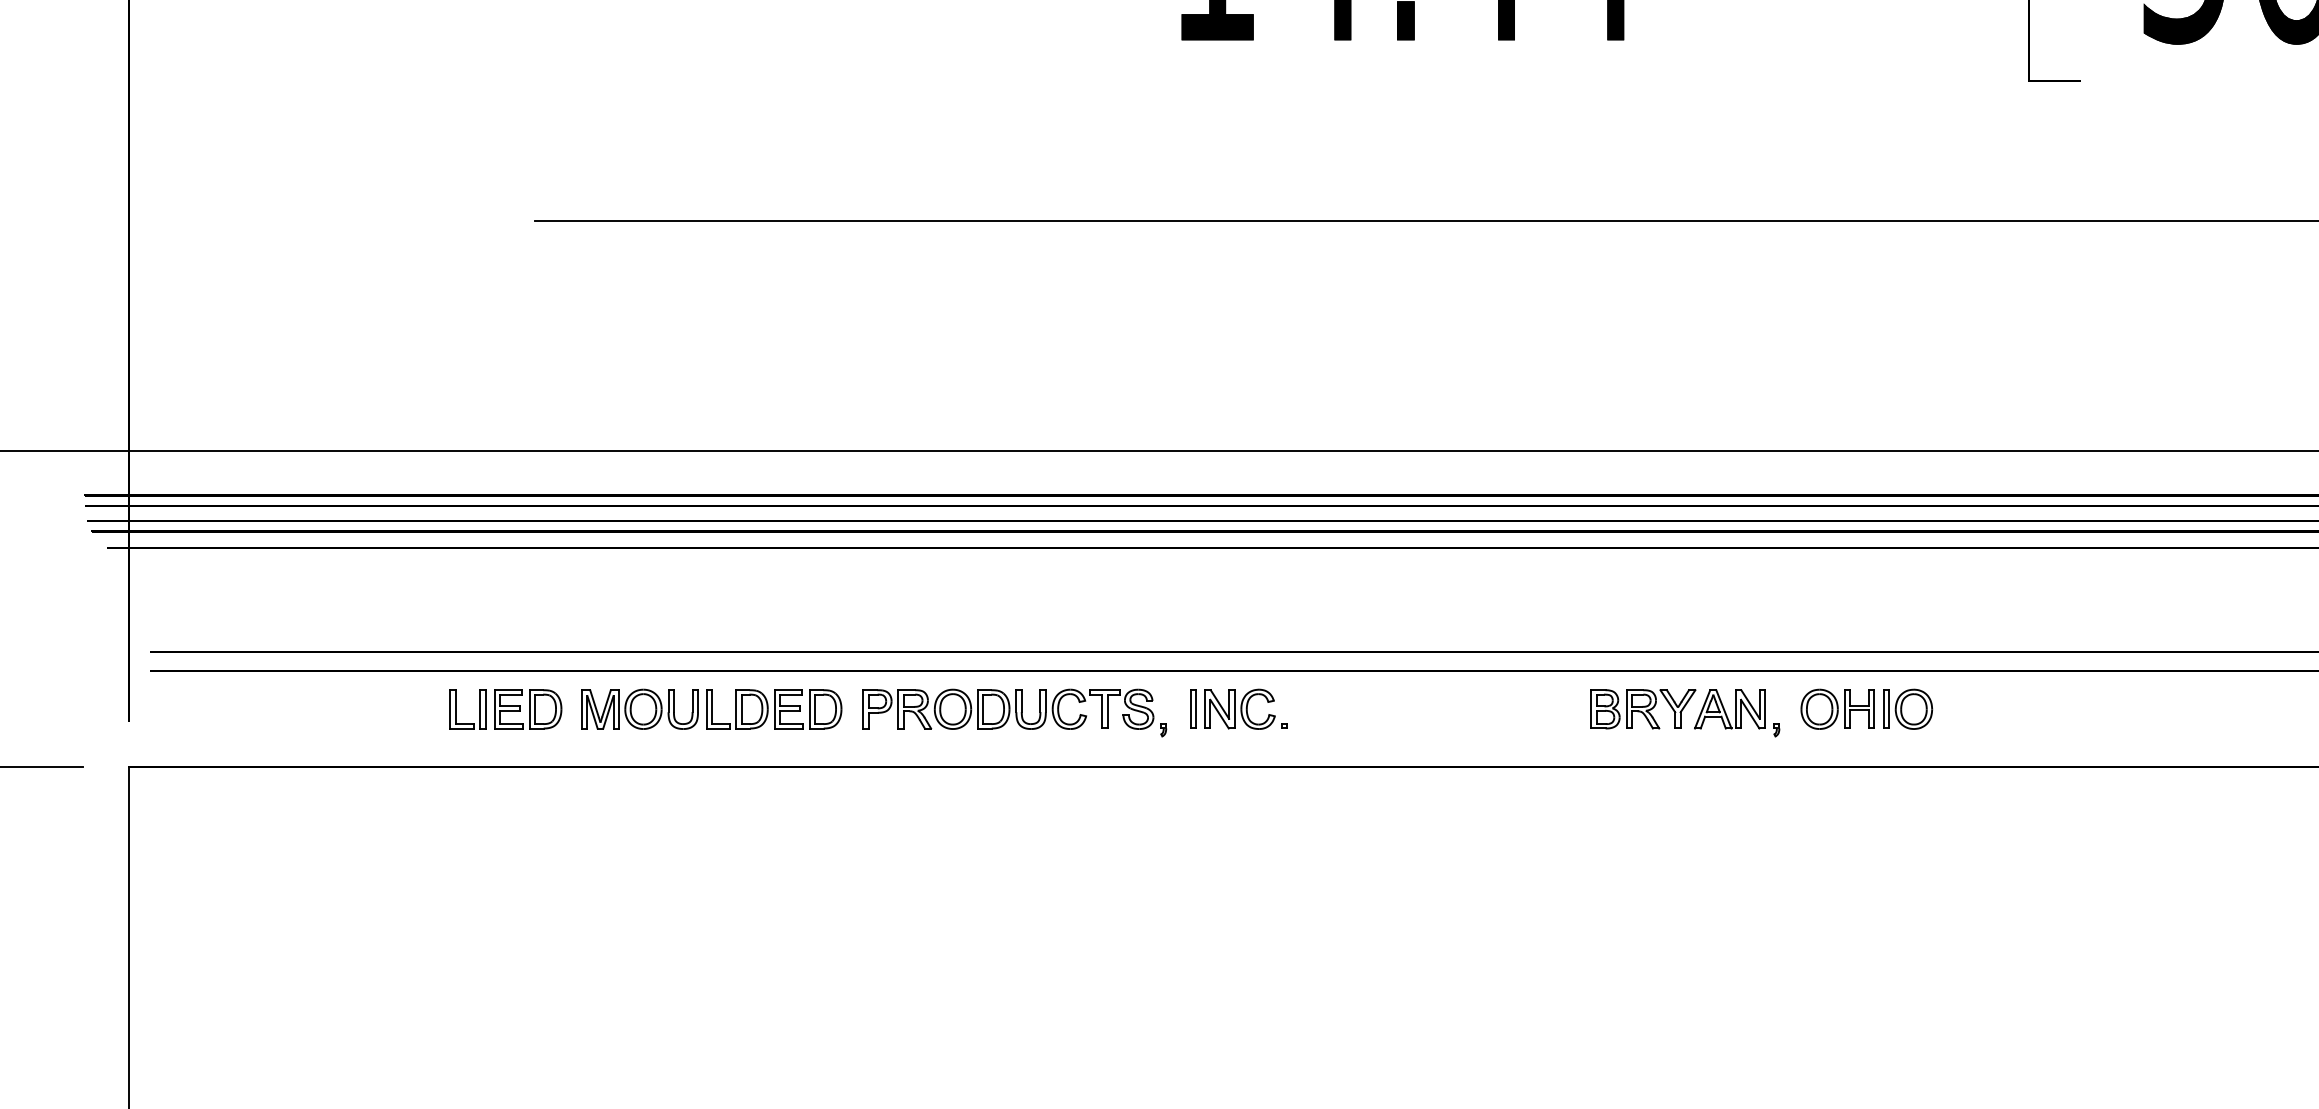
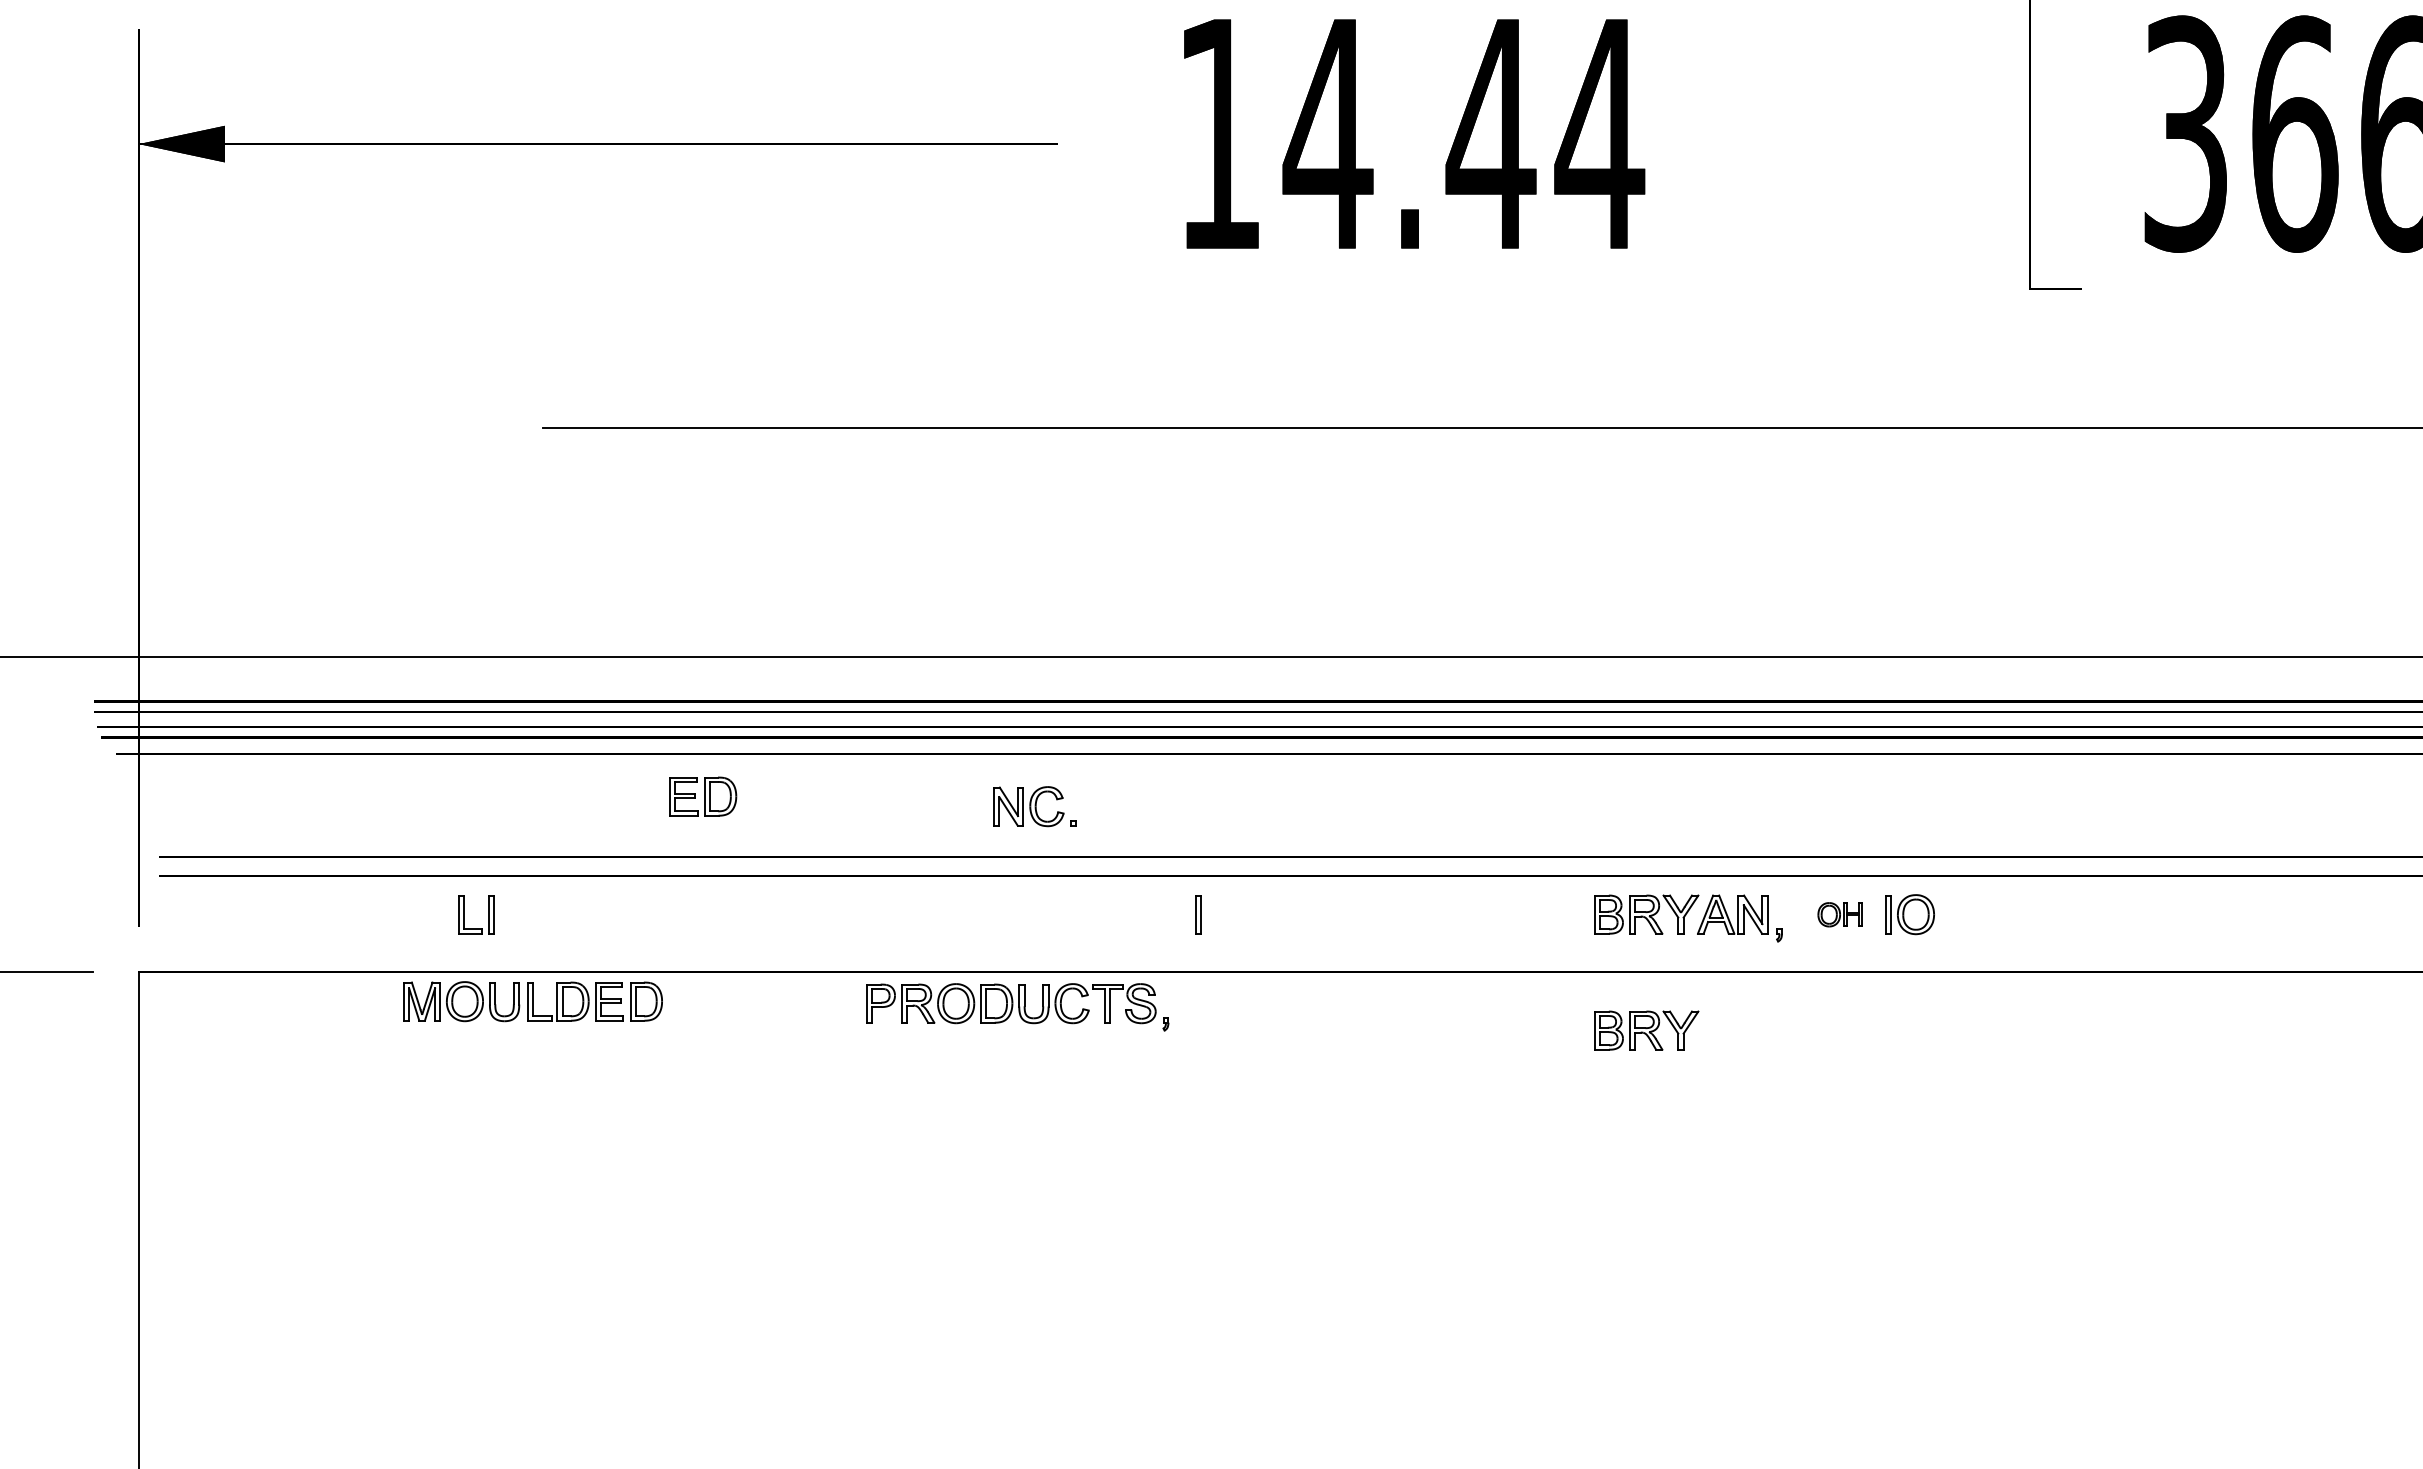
part: (528, 709) -> (703, 796), moved
part: (711, 709) -> (532, 1001), moved
part: (1245, 709) -> (1034, 806), moved
part: (1837, 709) -> (1839, 914), size x0.6
part: (1014, 713) -> (1017, 1007), moved
part: (1643, 825) -> (1646, 1030), added

